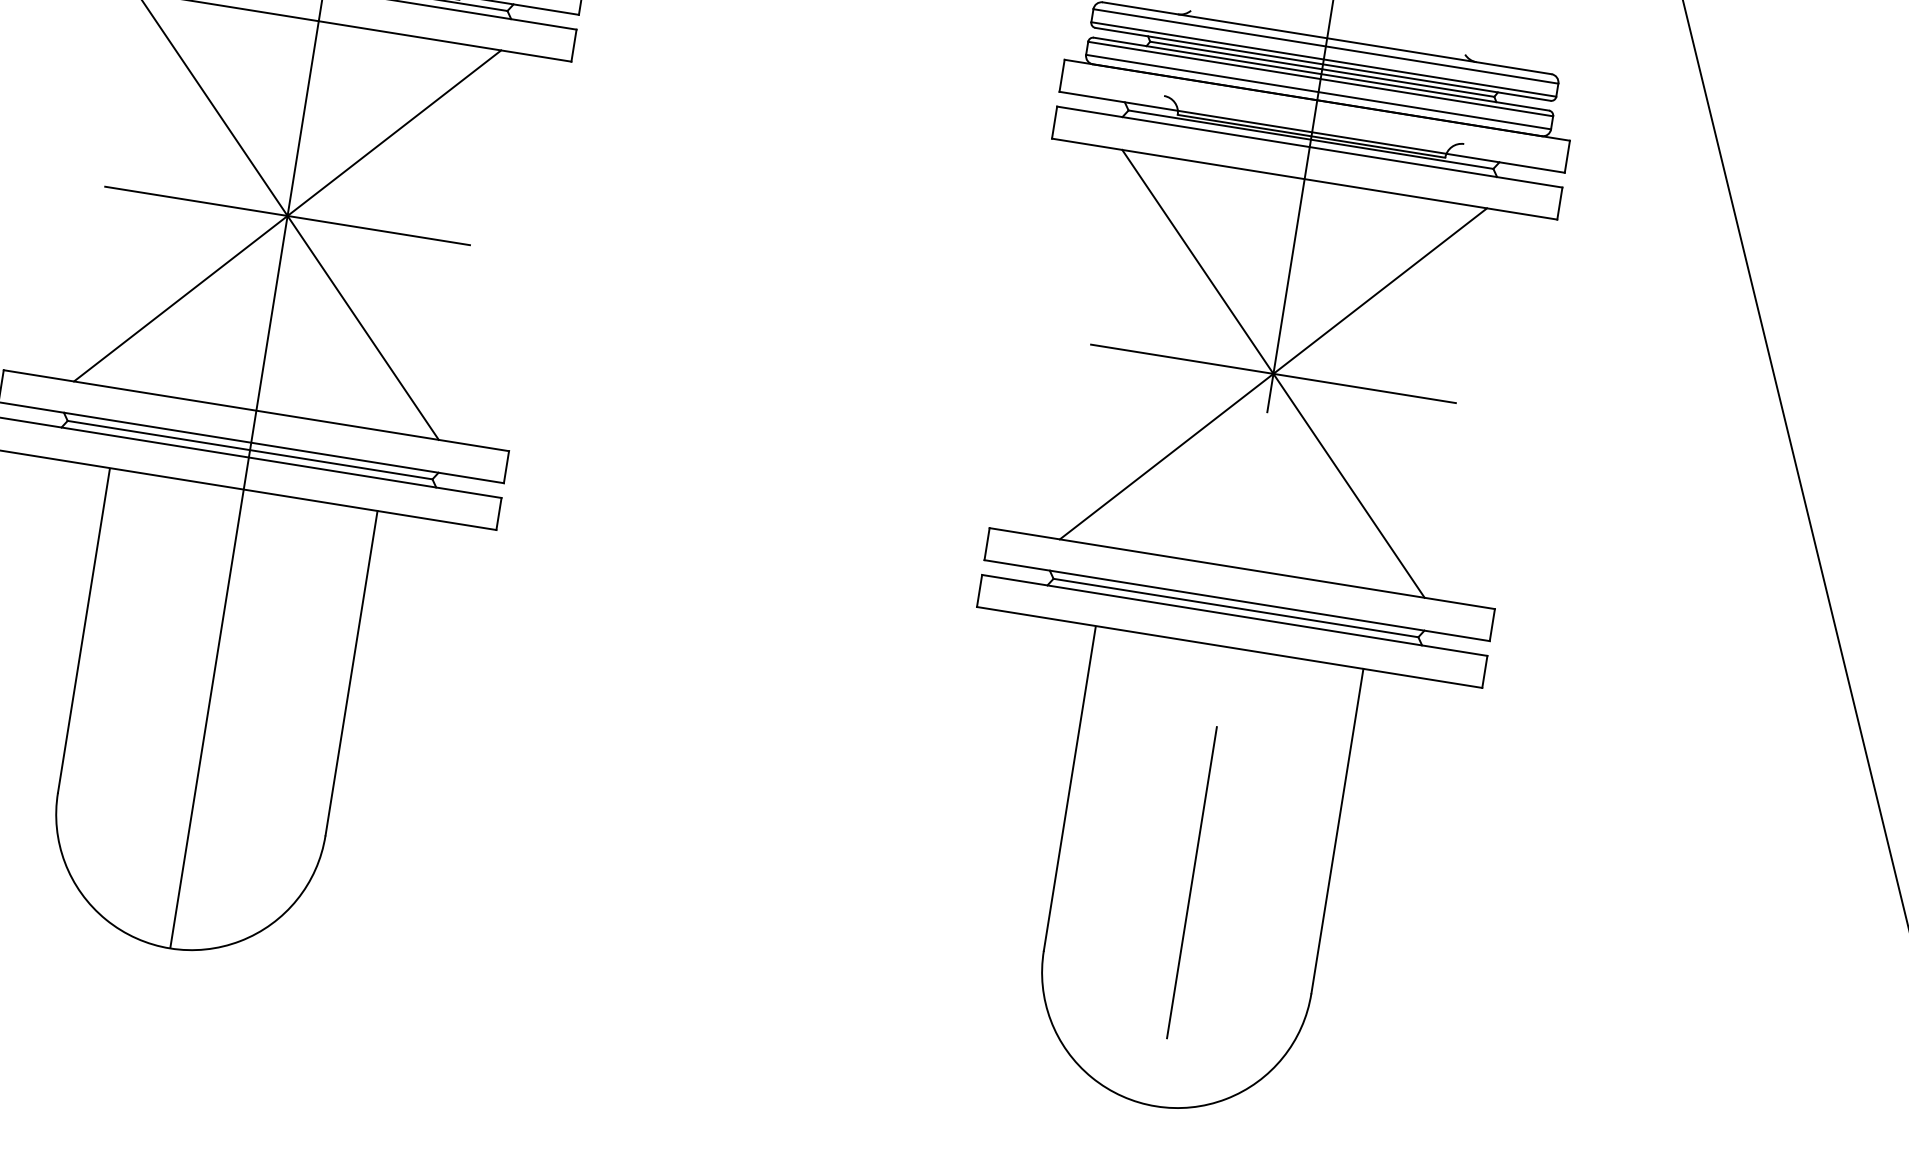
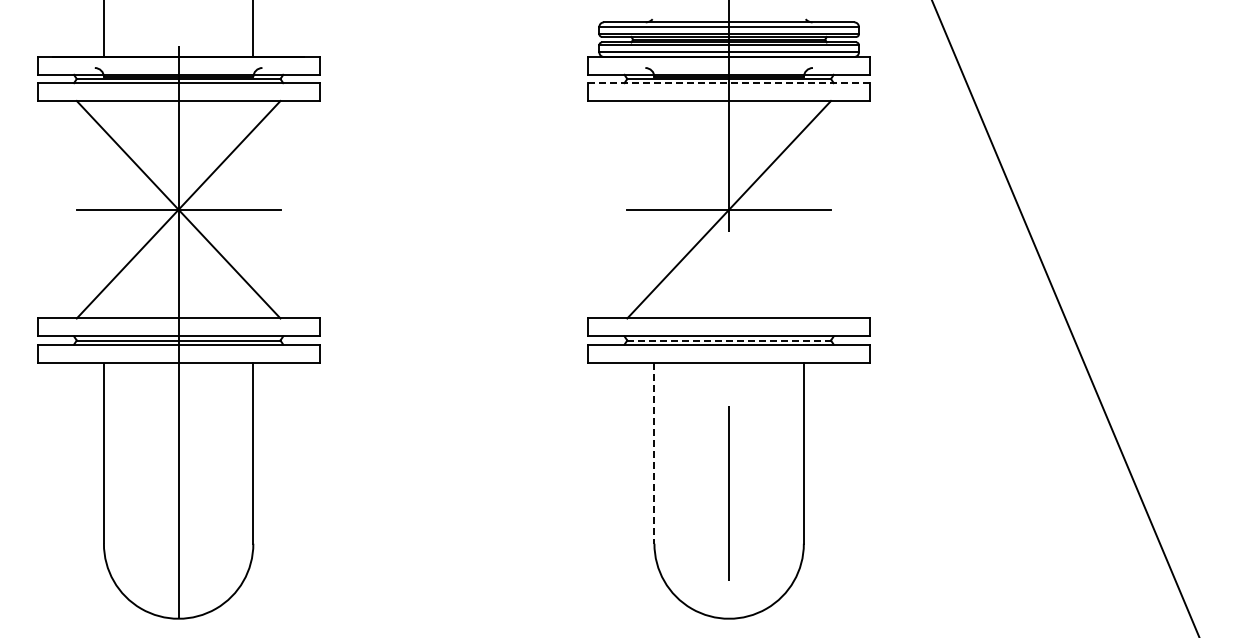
line: (1308, 147) -> (728, 83), solid -> dashed
line: (1274, 373) -> (729, 209), removed
line: (1236, 608) -> (729, 340), solid -> dashed
line: (1069, 788) -> (654, 453), solid -> dashed

